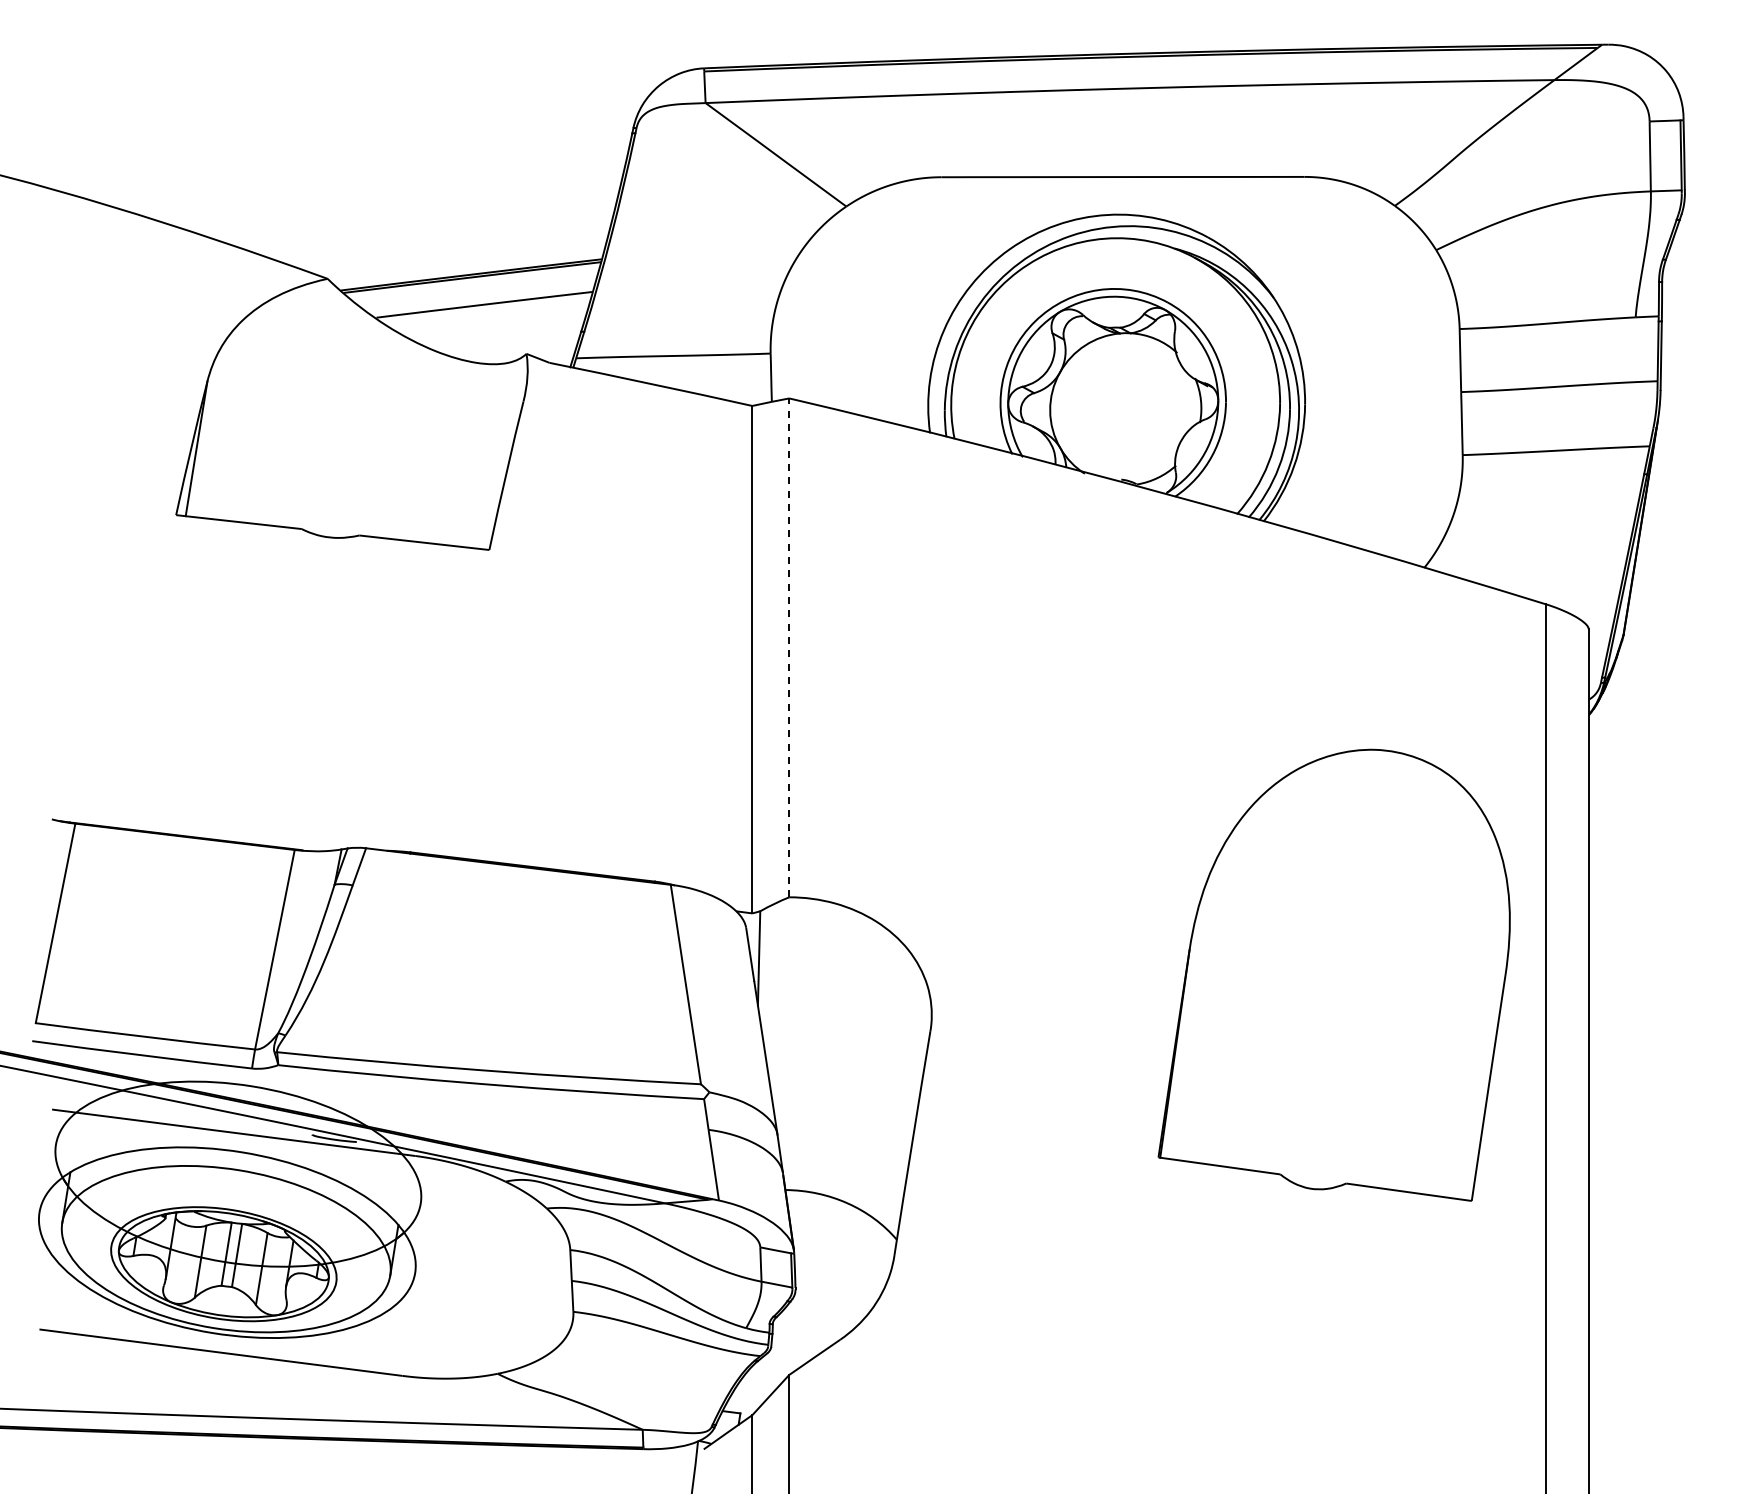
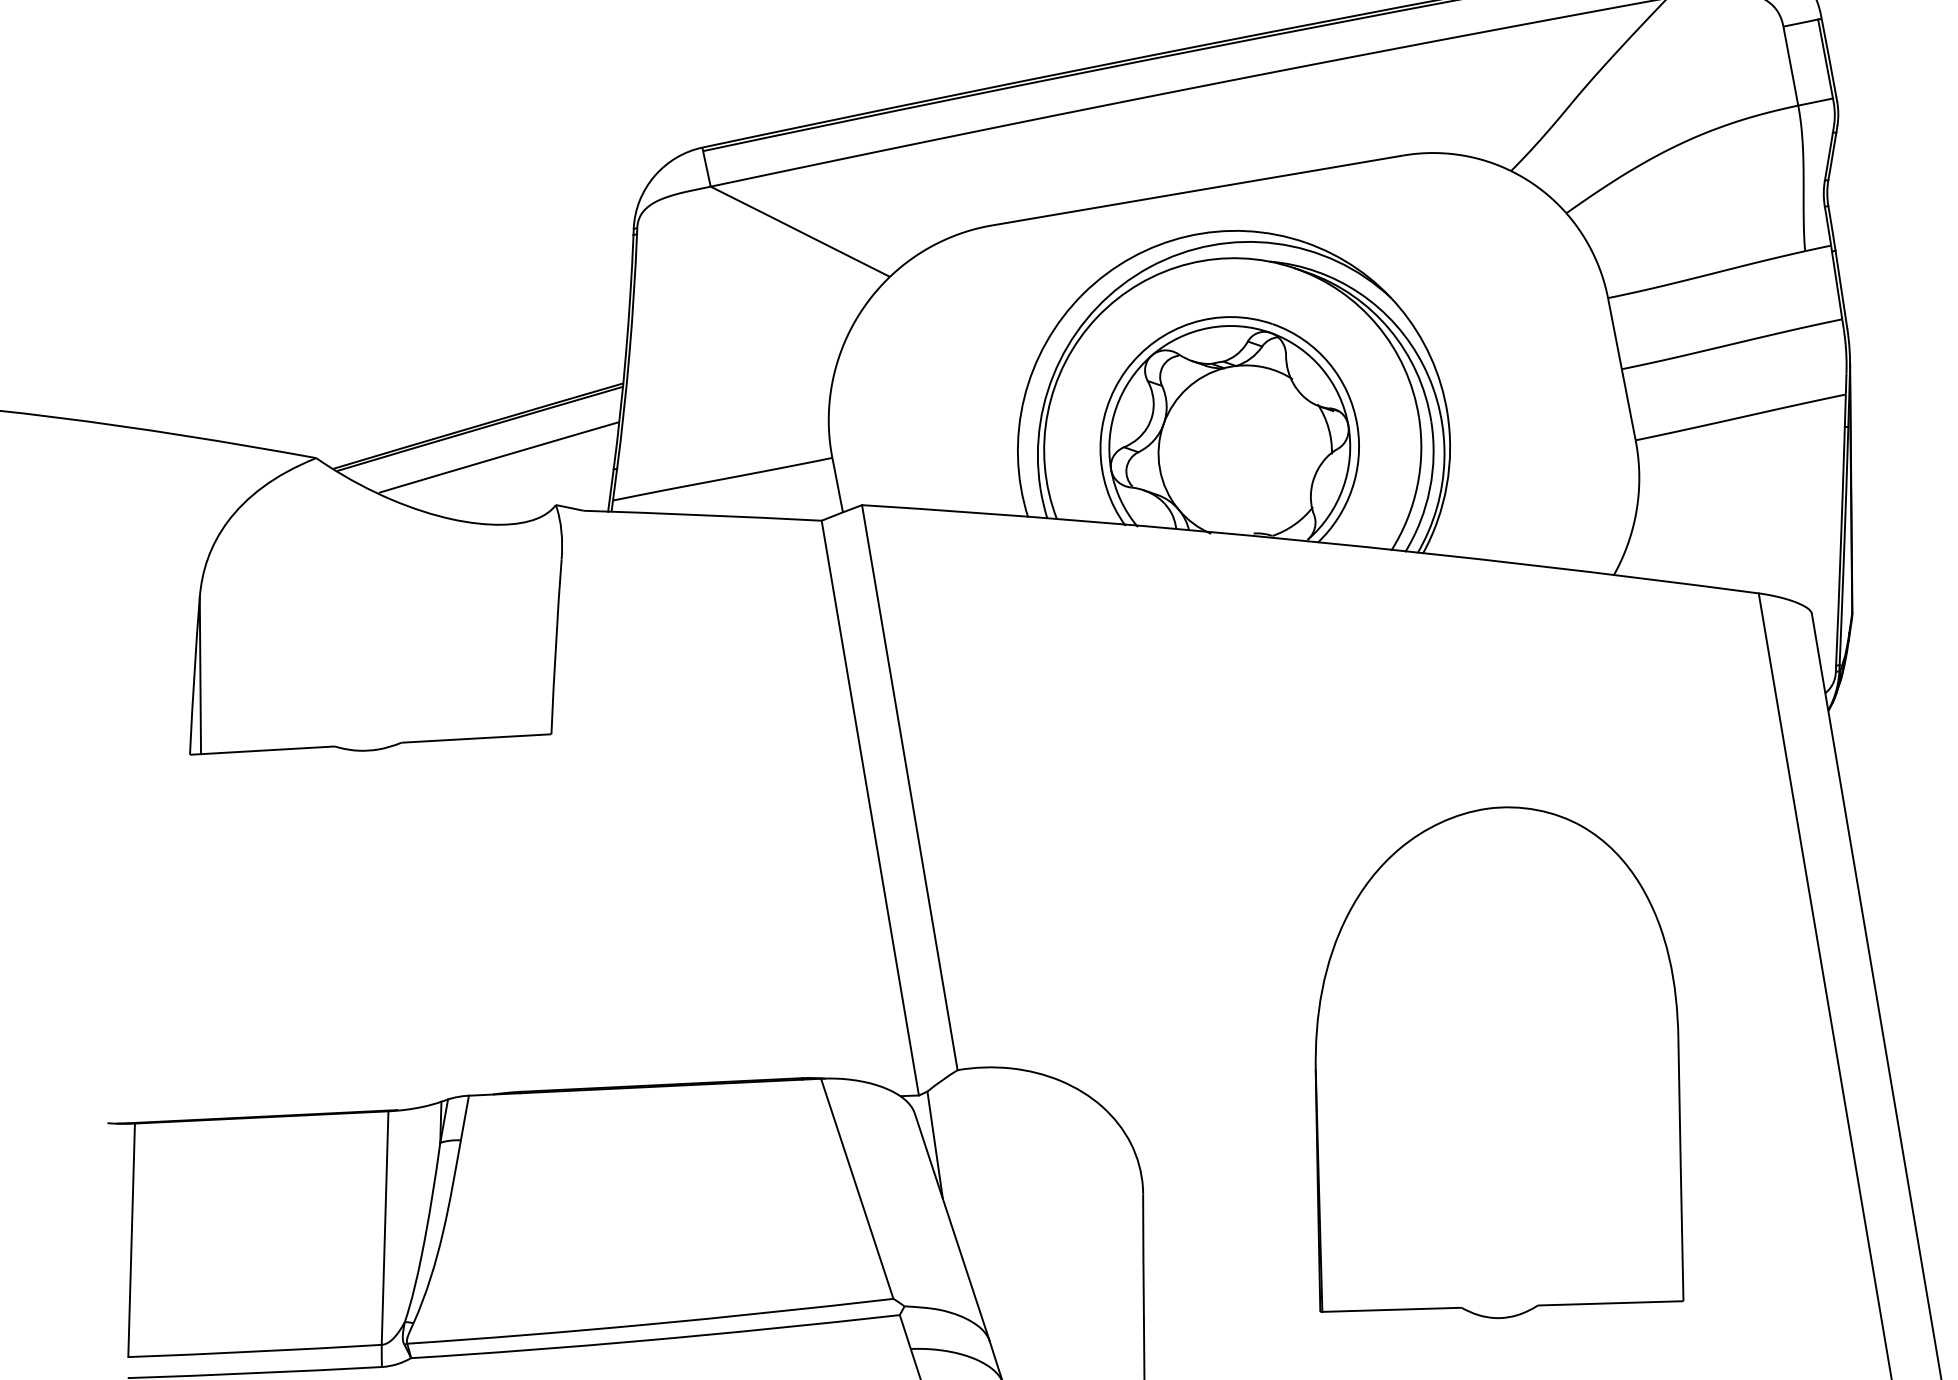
line: (789, 647) -> (910, 787), dashed -> solid
part: (1333, 974) -> (1483, 1071), moved

